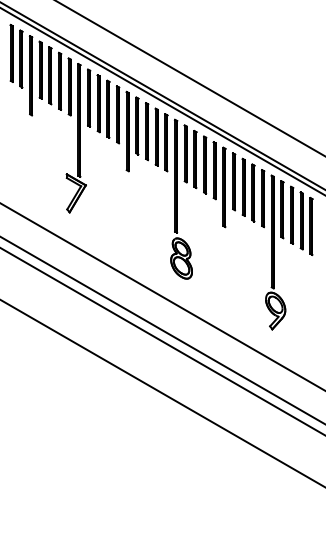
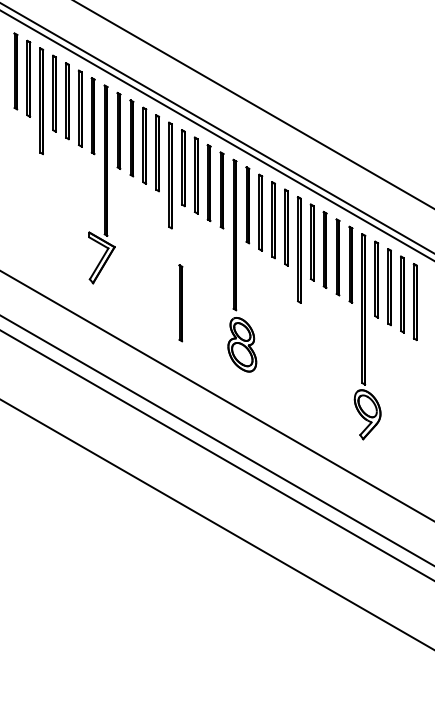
part: (135, 227) -> (180, 303), added

